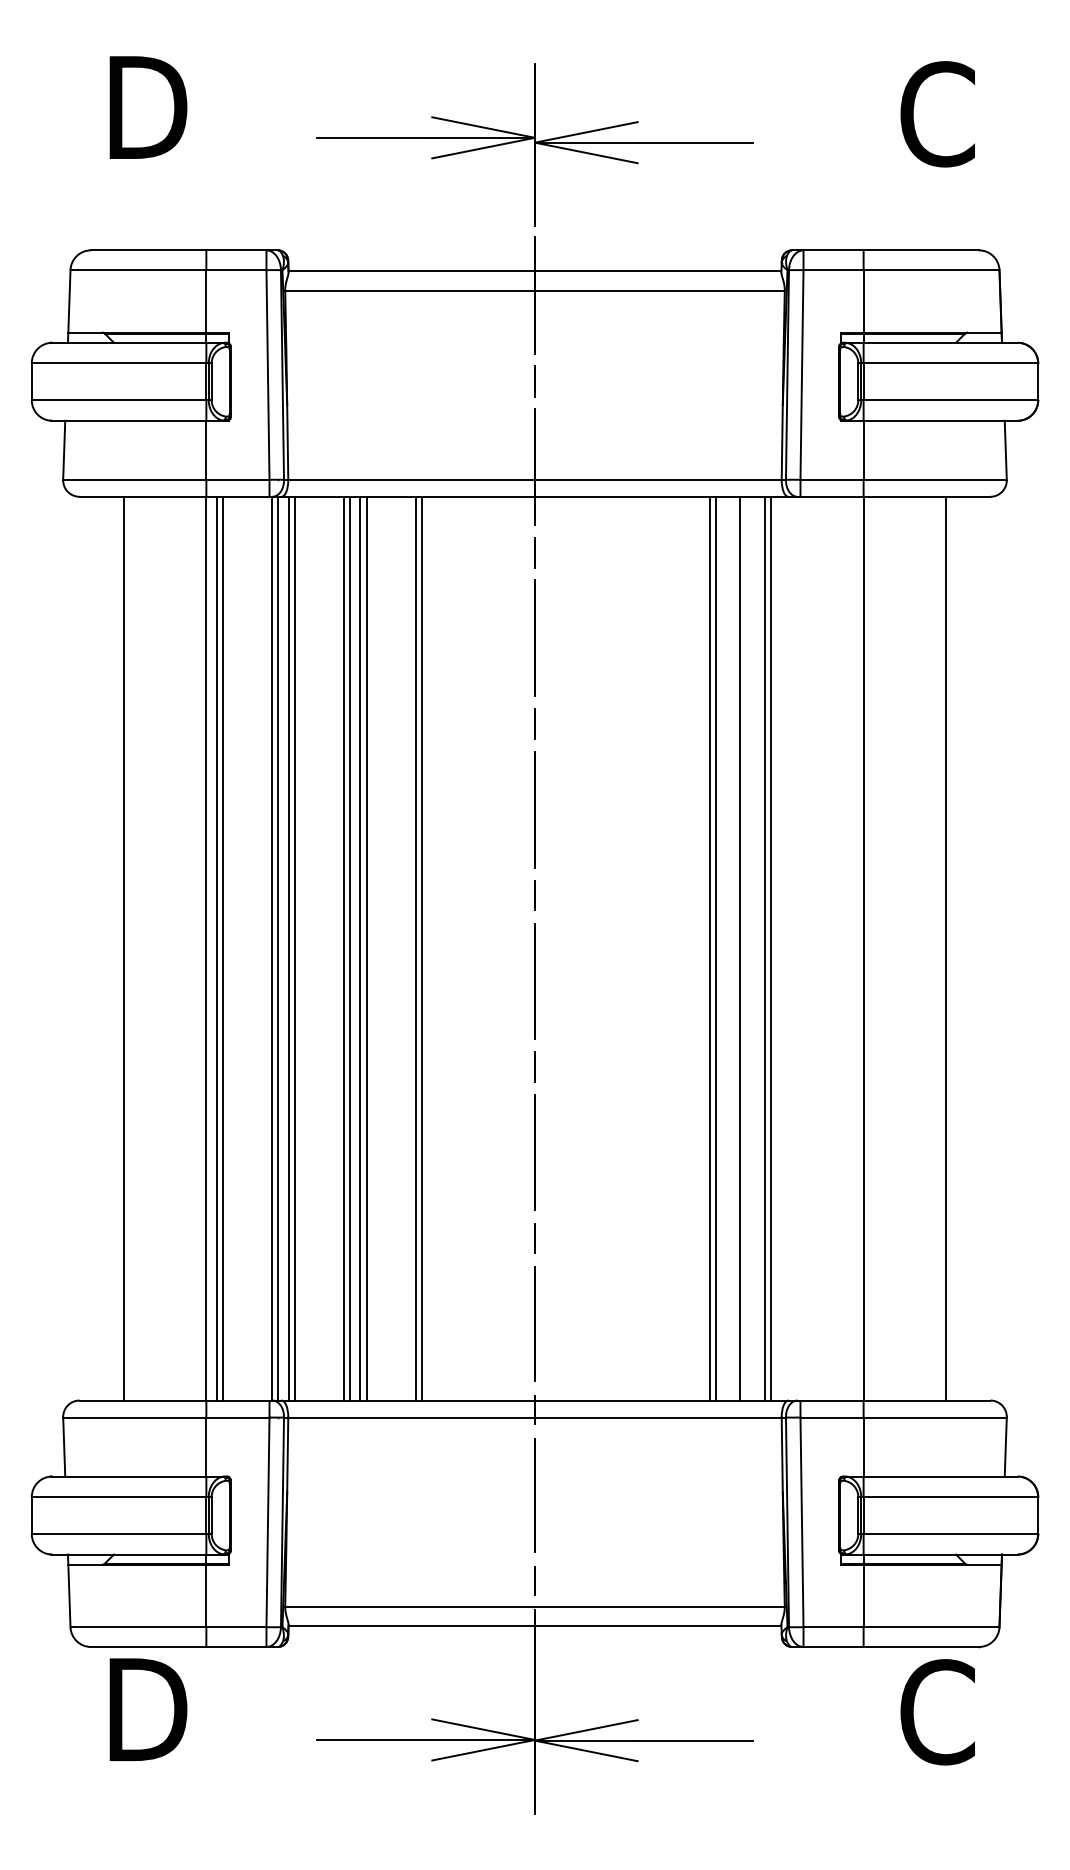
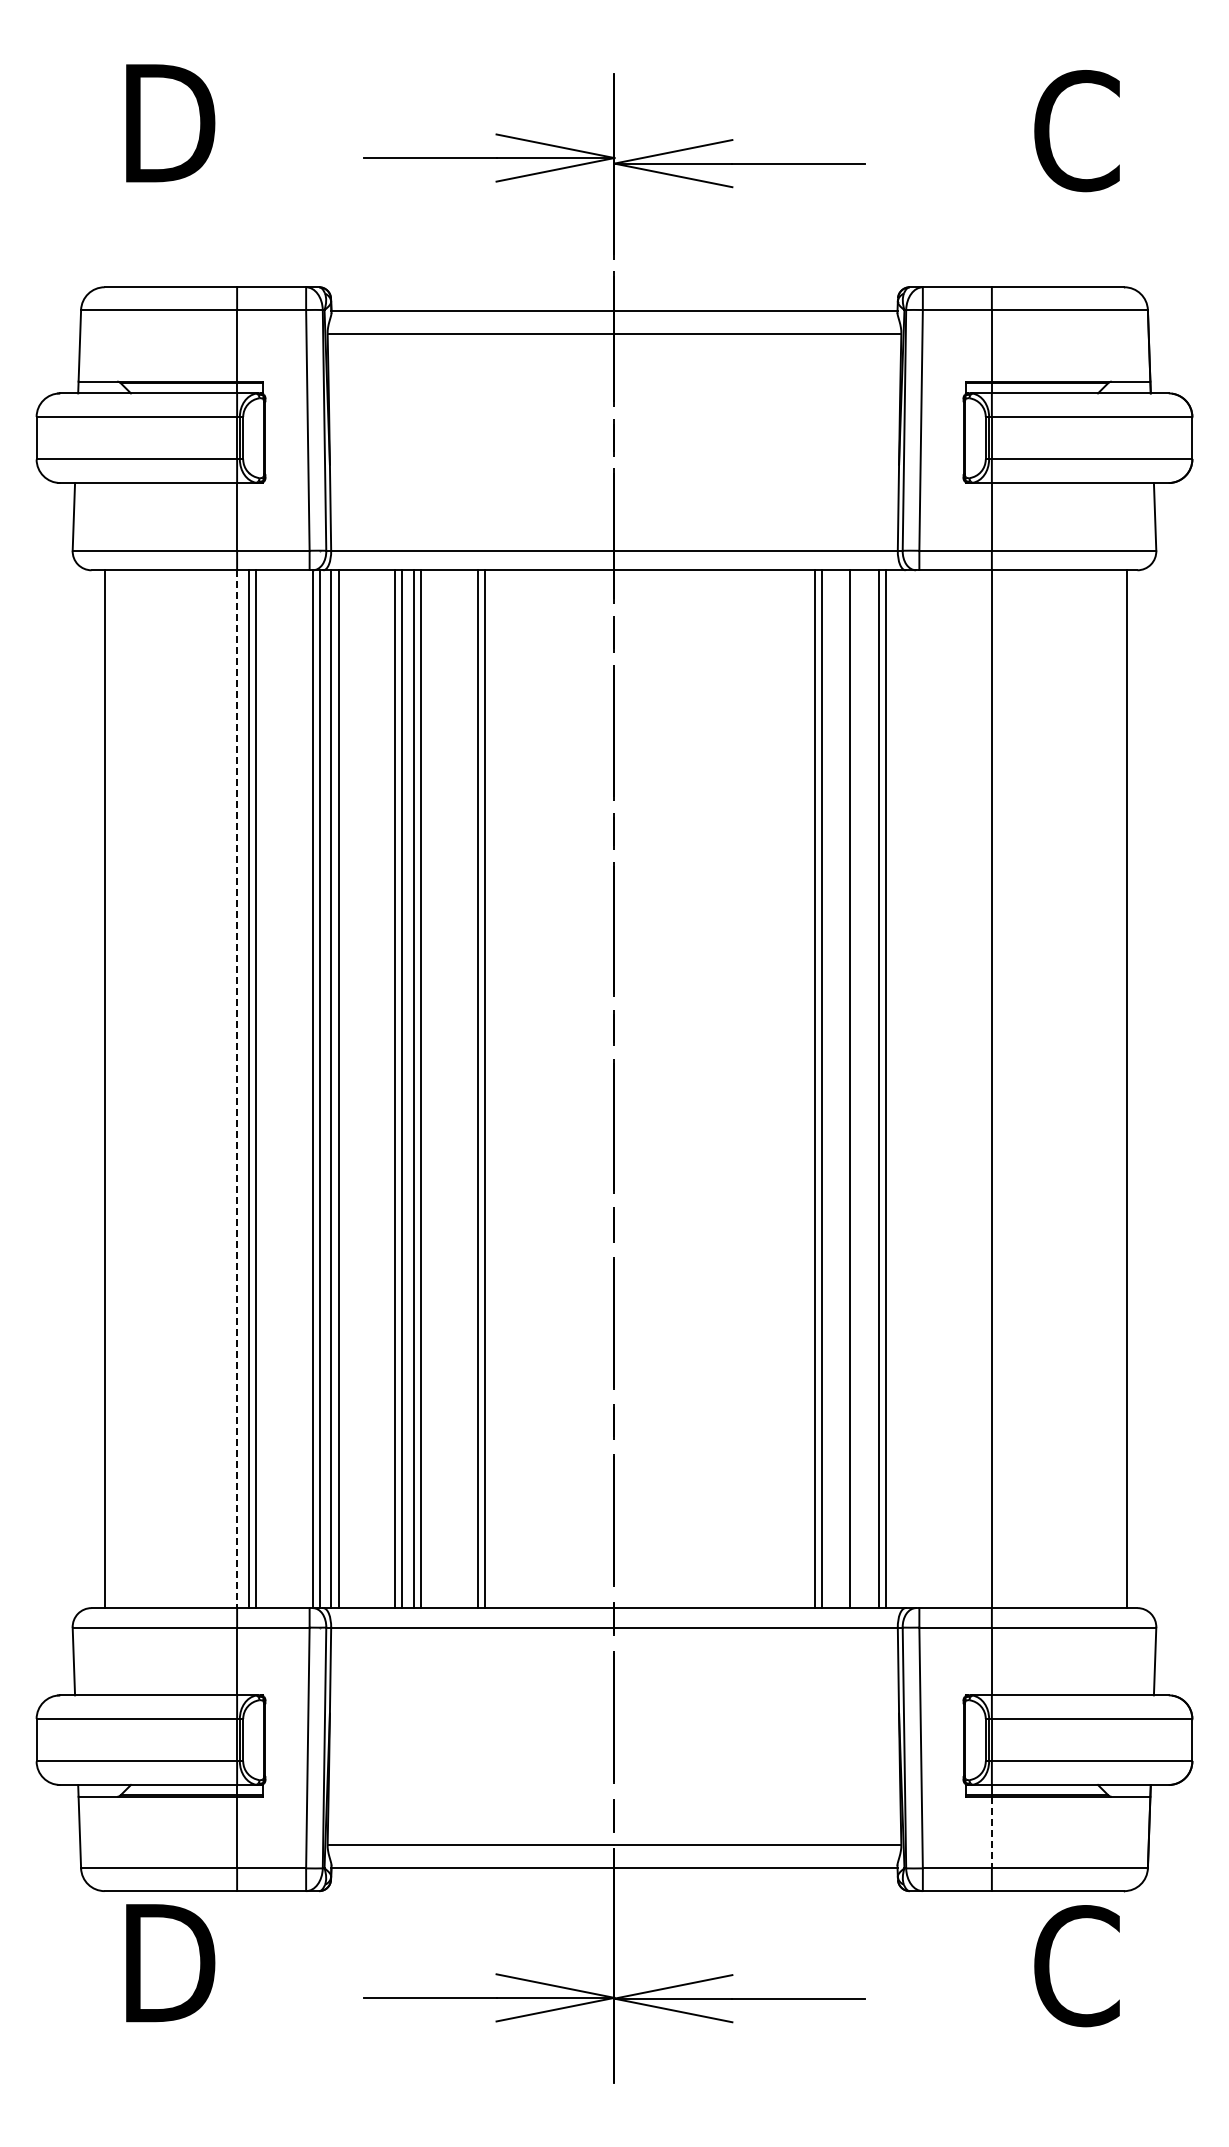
line: (123, 948) -> (104, 1089), moved
line: (206, 948) -> (237, 1089), solid -> dashed
line: (946, 948) -> (1127, 1089), moved
line: (863, 1595) -> (991, 1832), solid -> dashed

